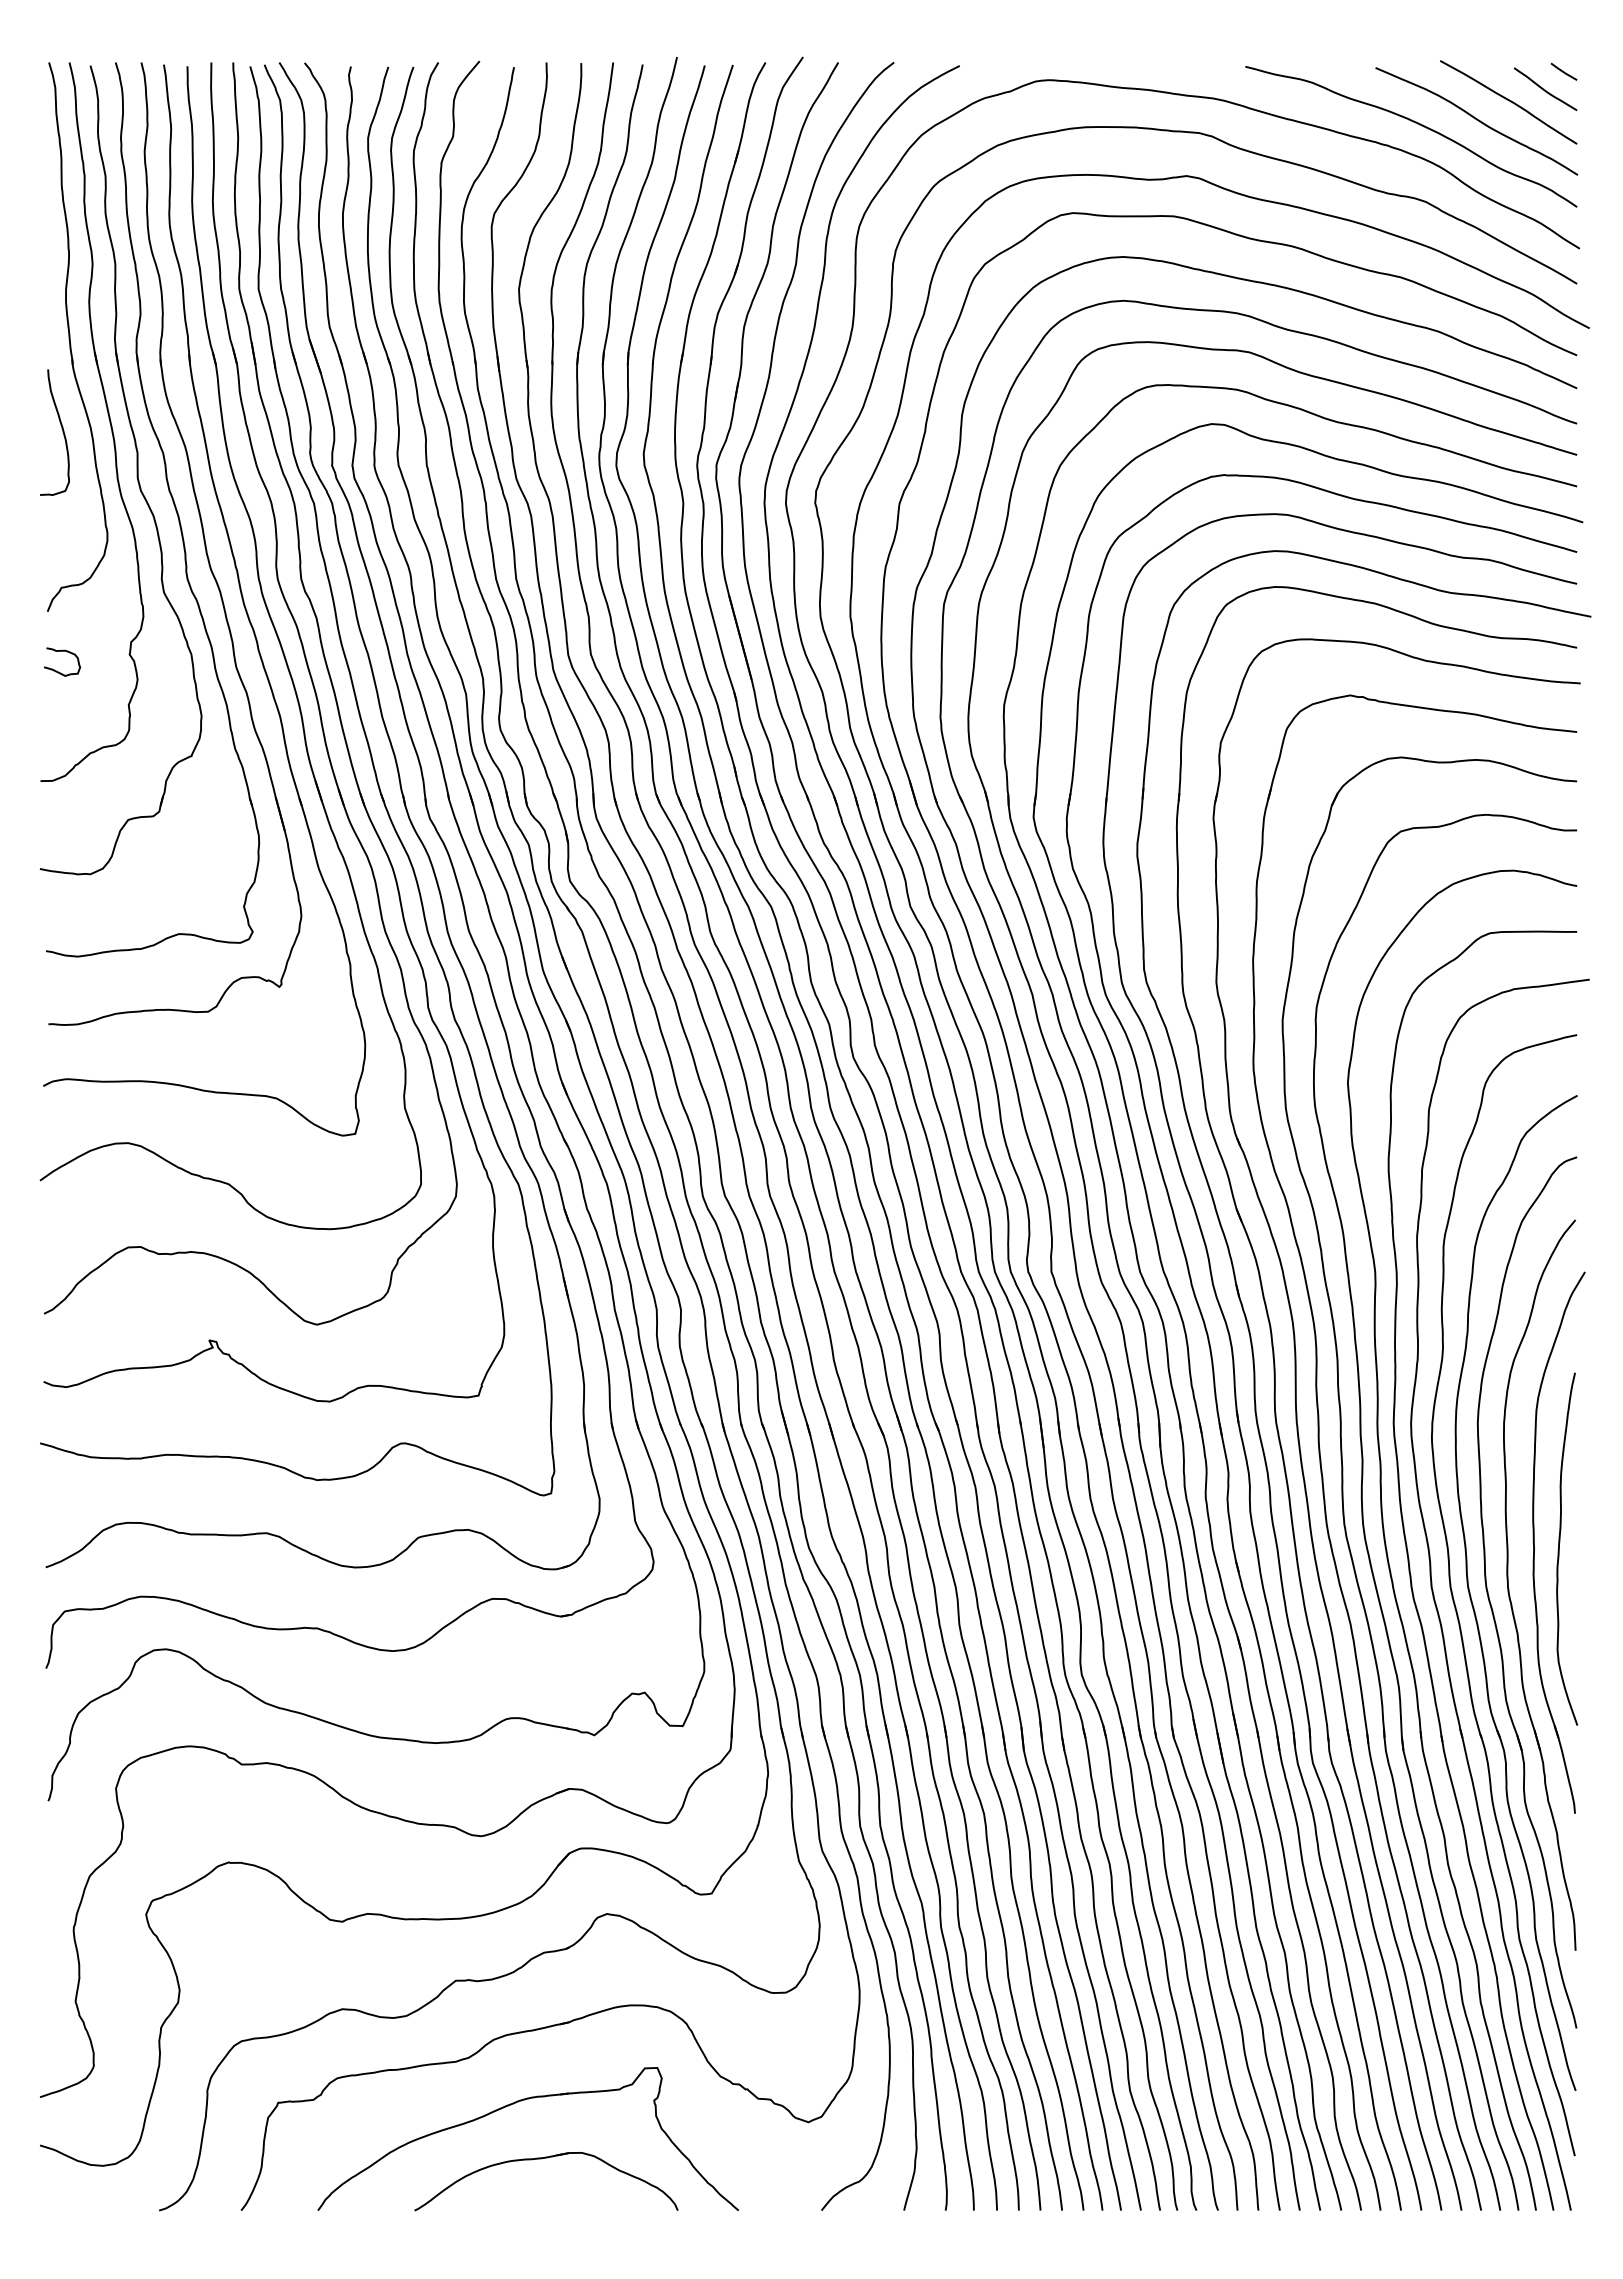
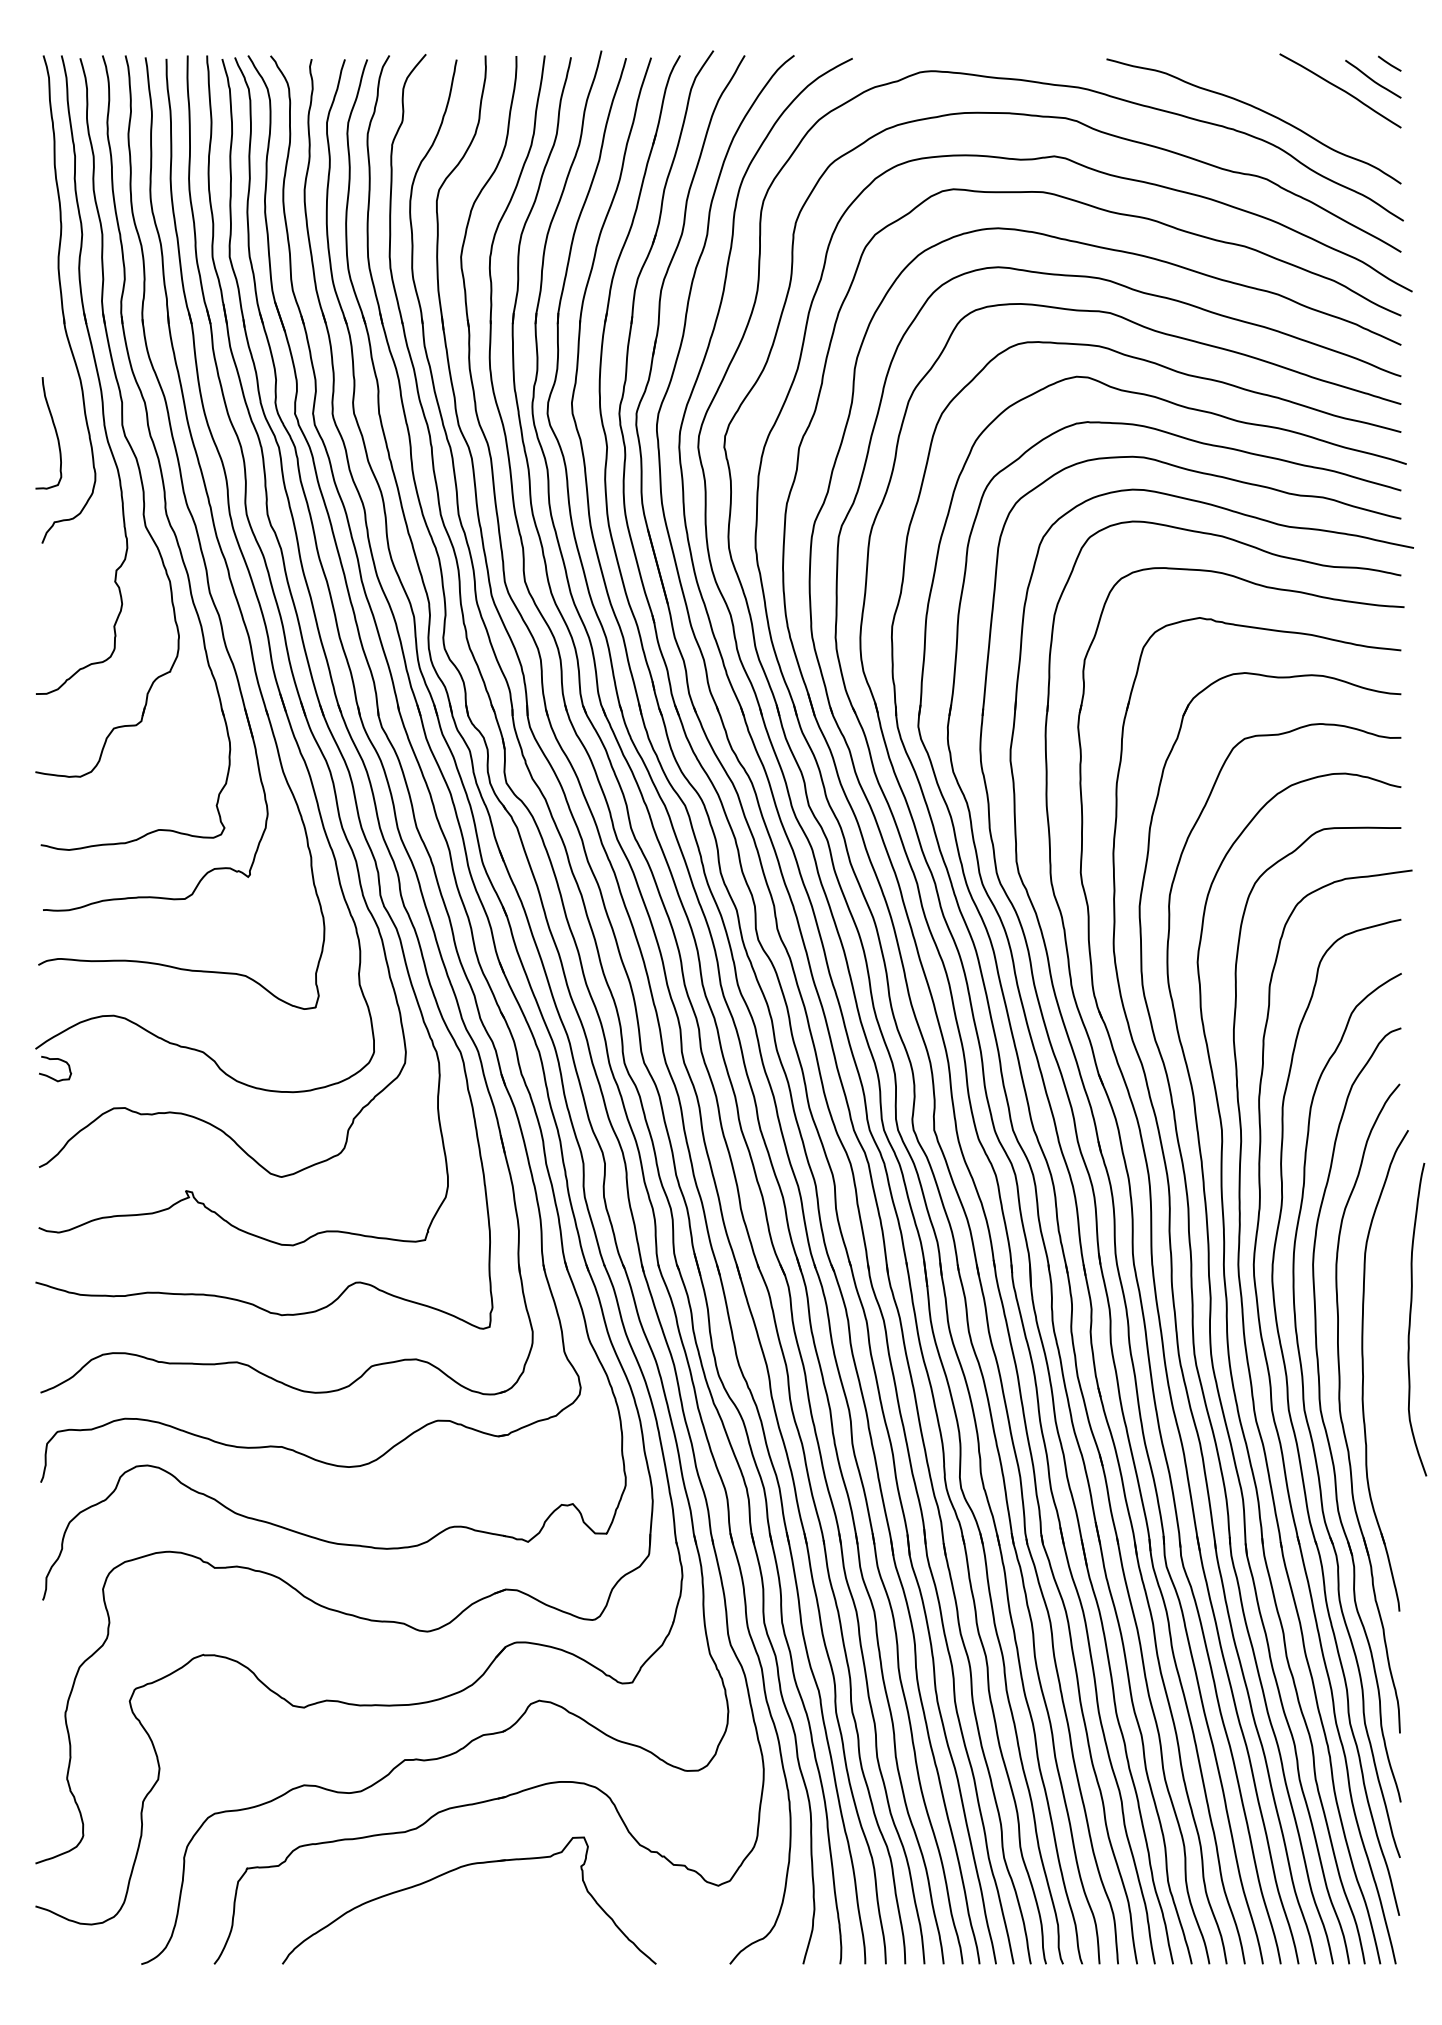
curve: (1476, 120) -> (1311, 107), removed
curve: (62, 432) -> (55, 433), moved
curve: (66, 652) -> (58, 1060), moved
curve: (1559, 1548) -> (1410, 1319), moved
part: (541, 2159) -> (481, 1918), removed

